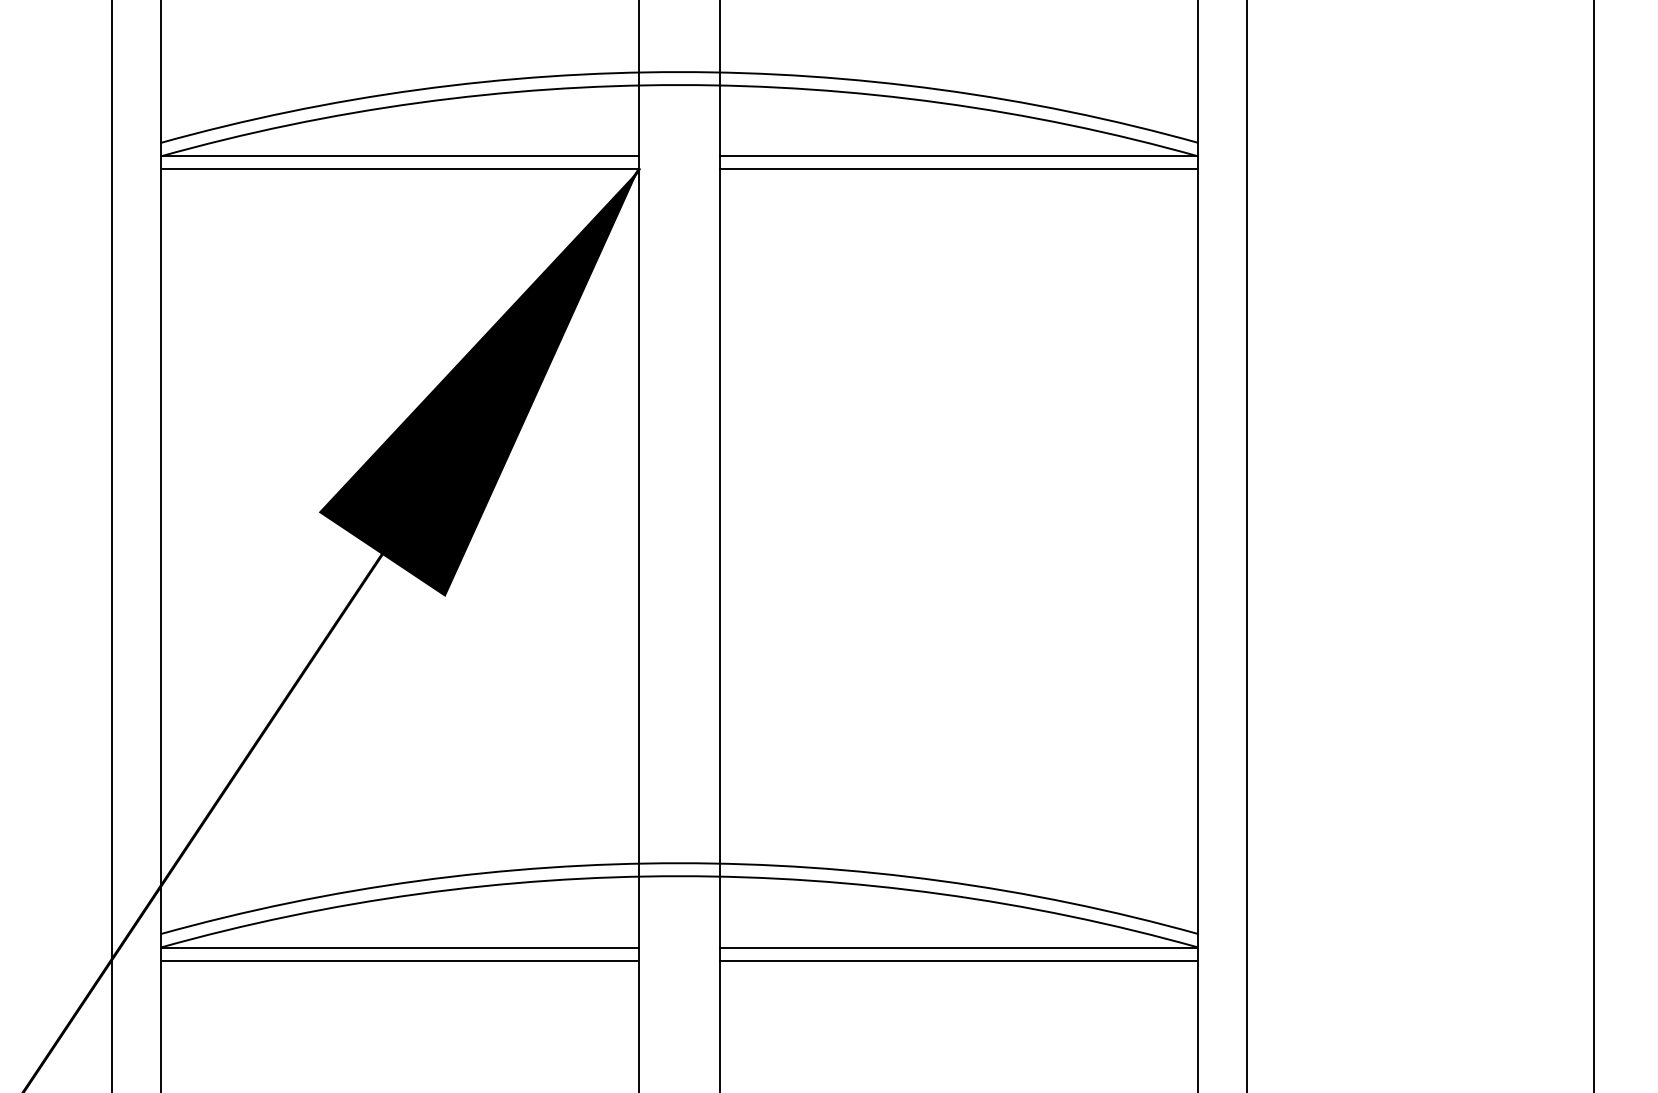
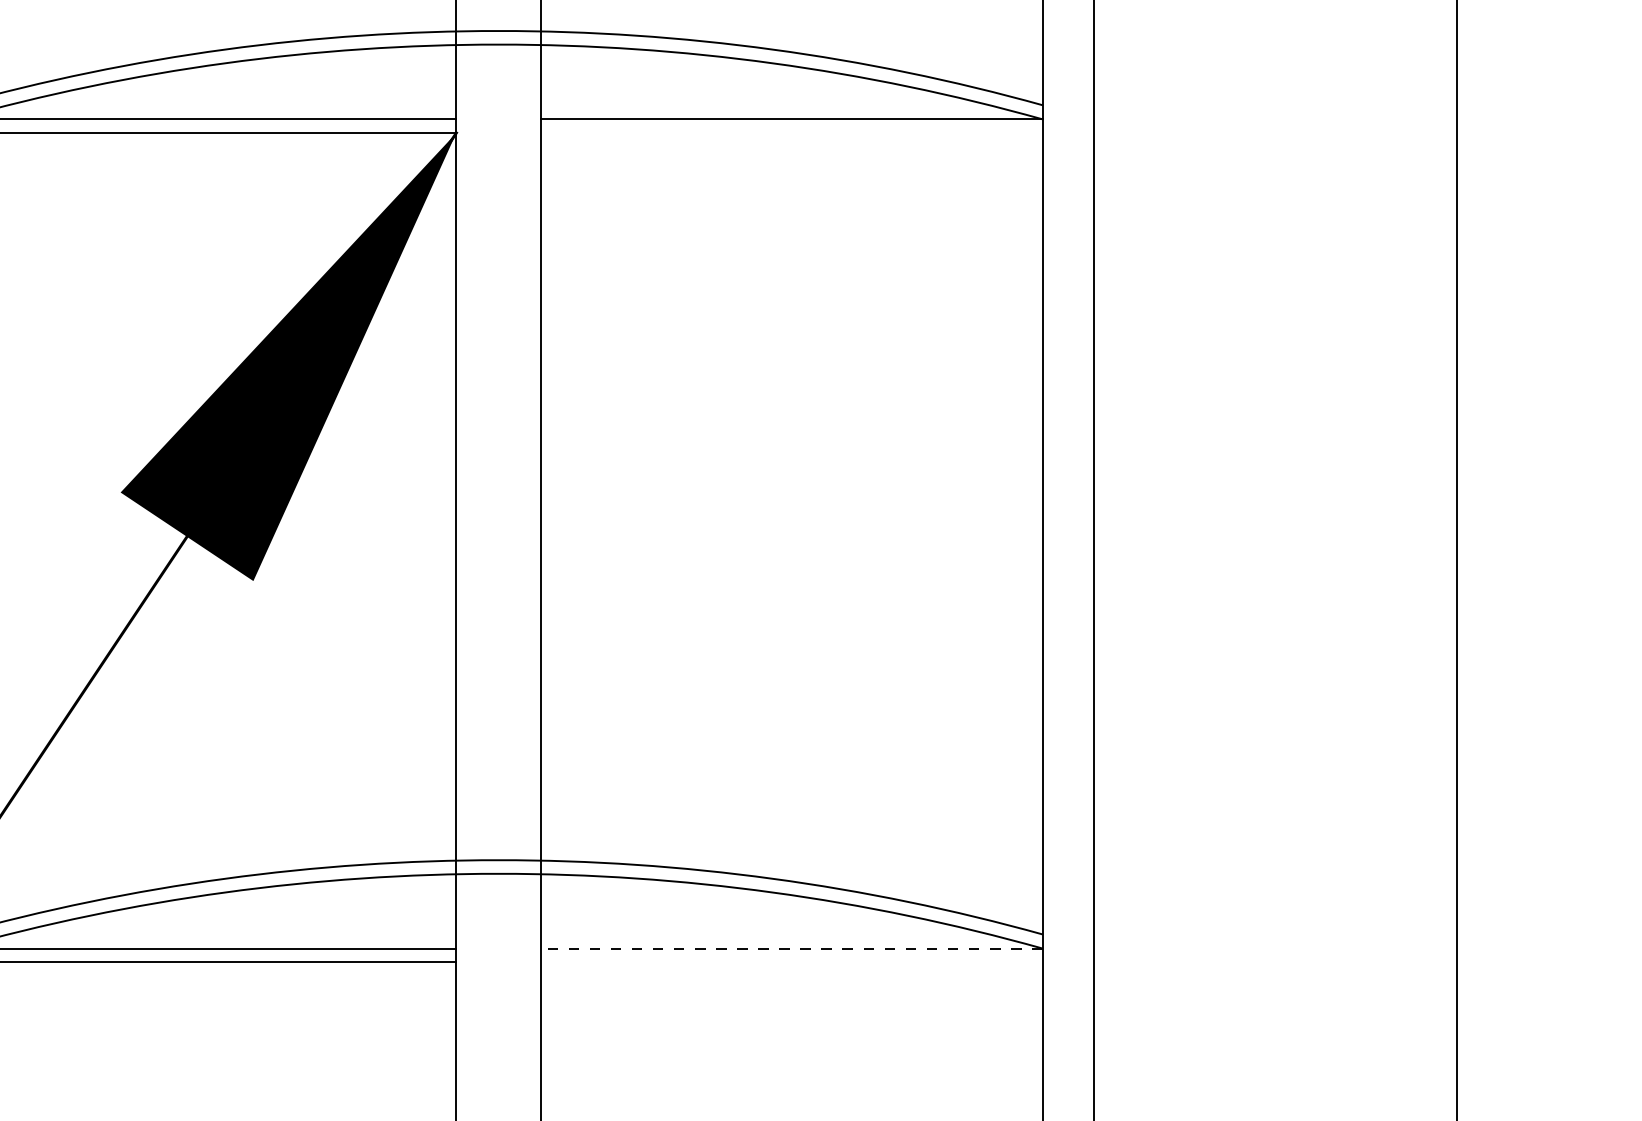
line: (959, 169) -> (792, 133), removed
line: (958, 947) -> (791, 948), solid -> dashed
line: (959, 960) -> (792, 962), removed

